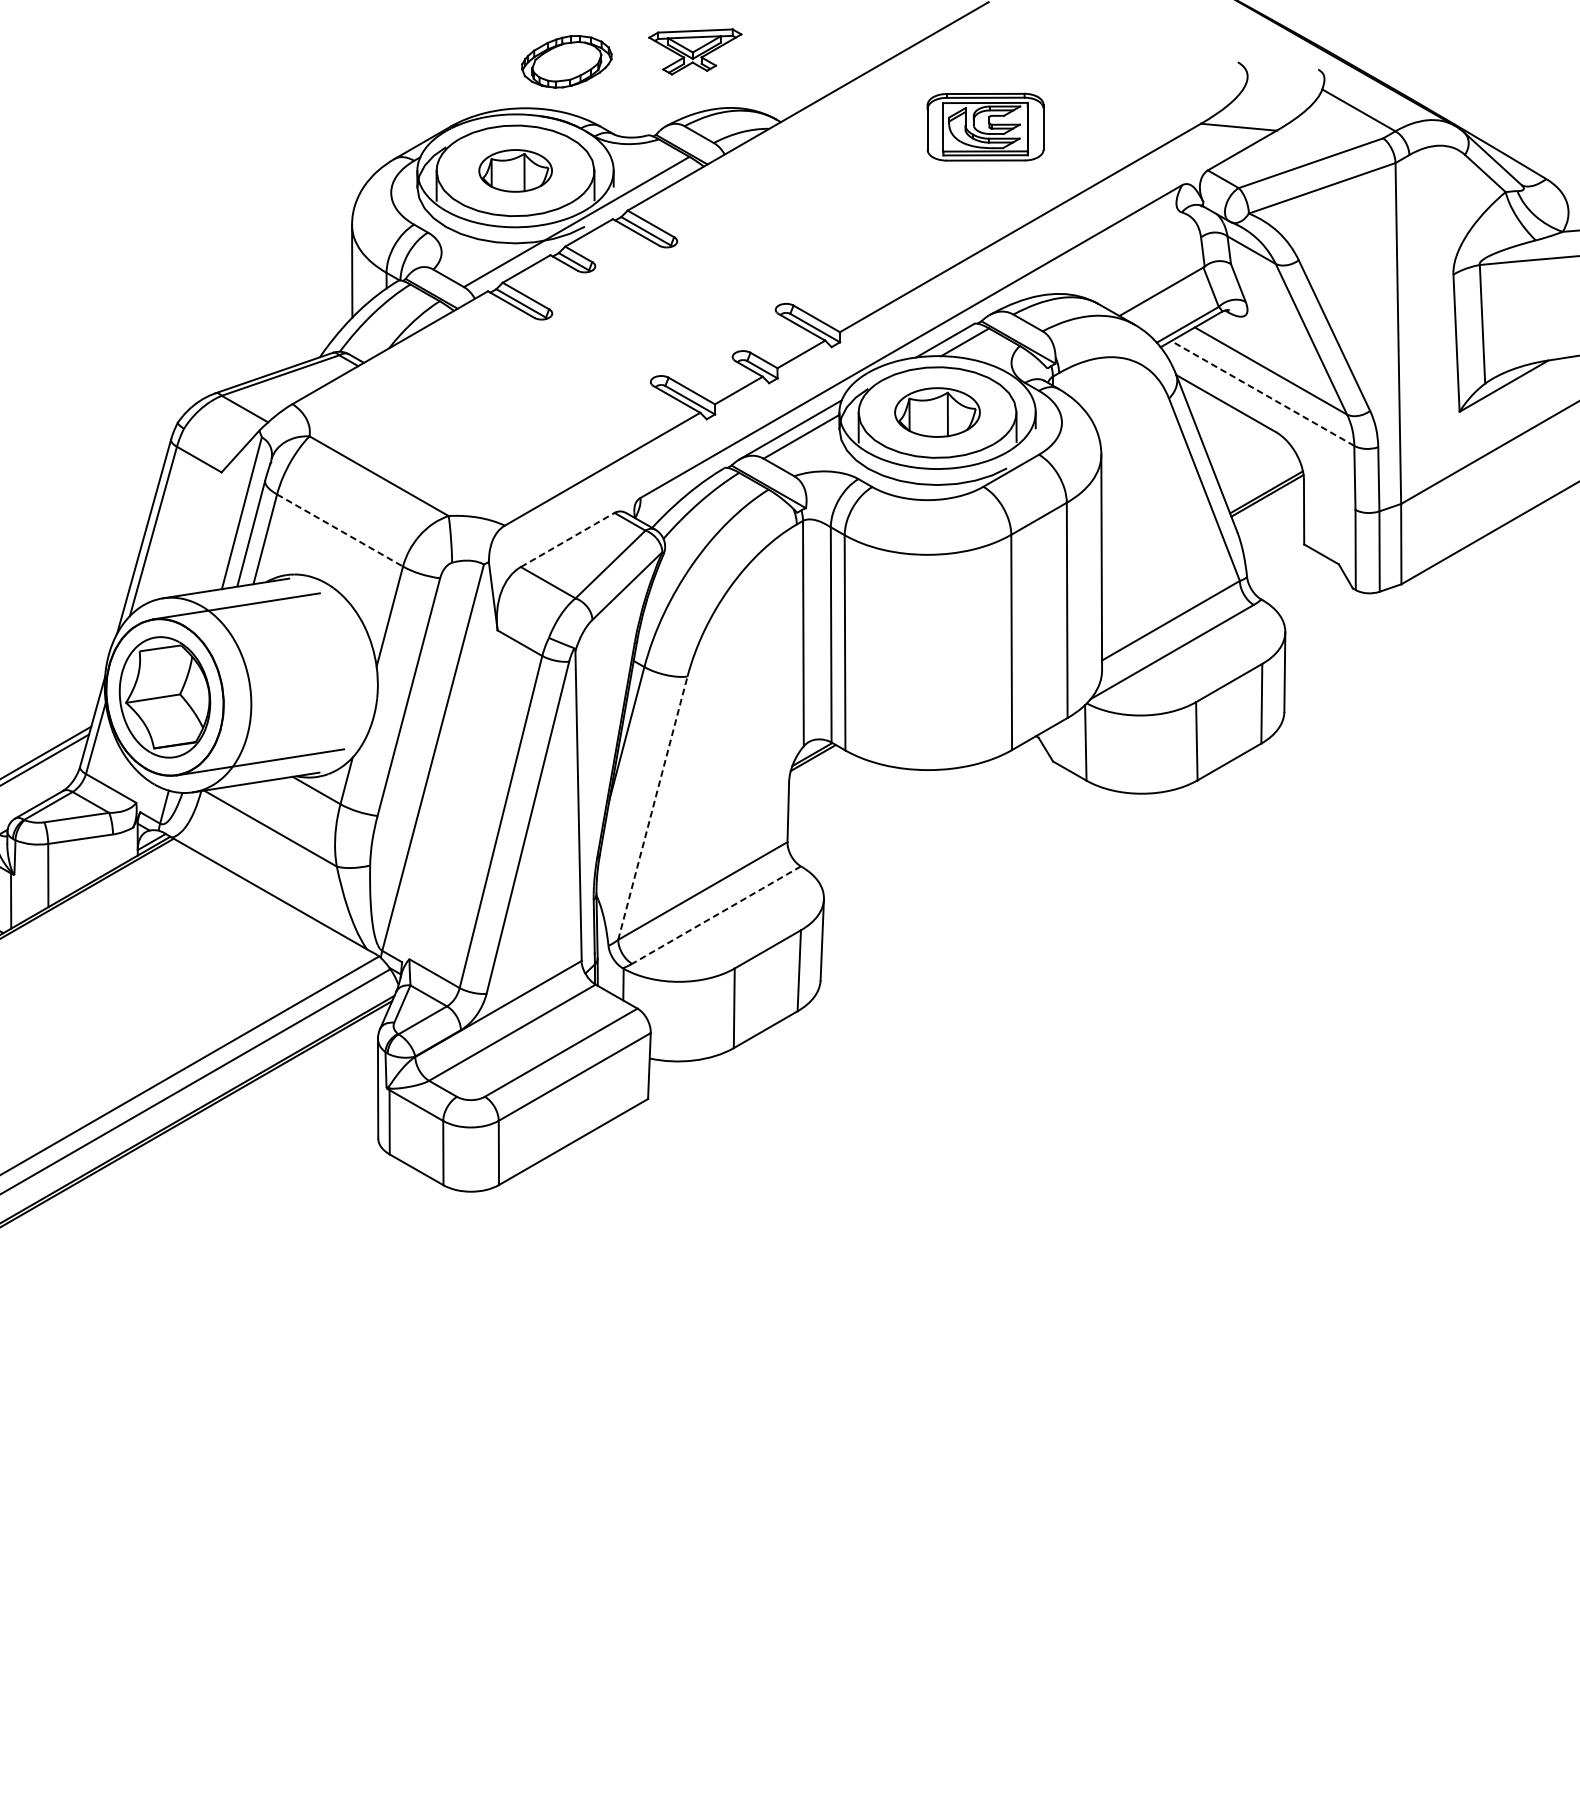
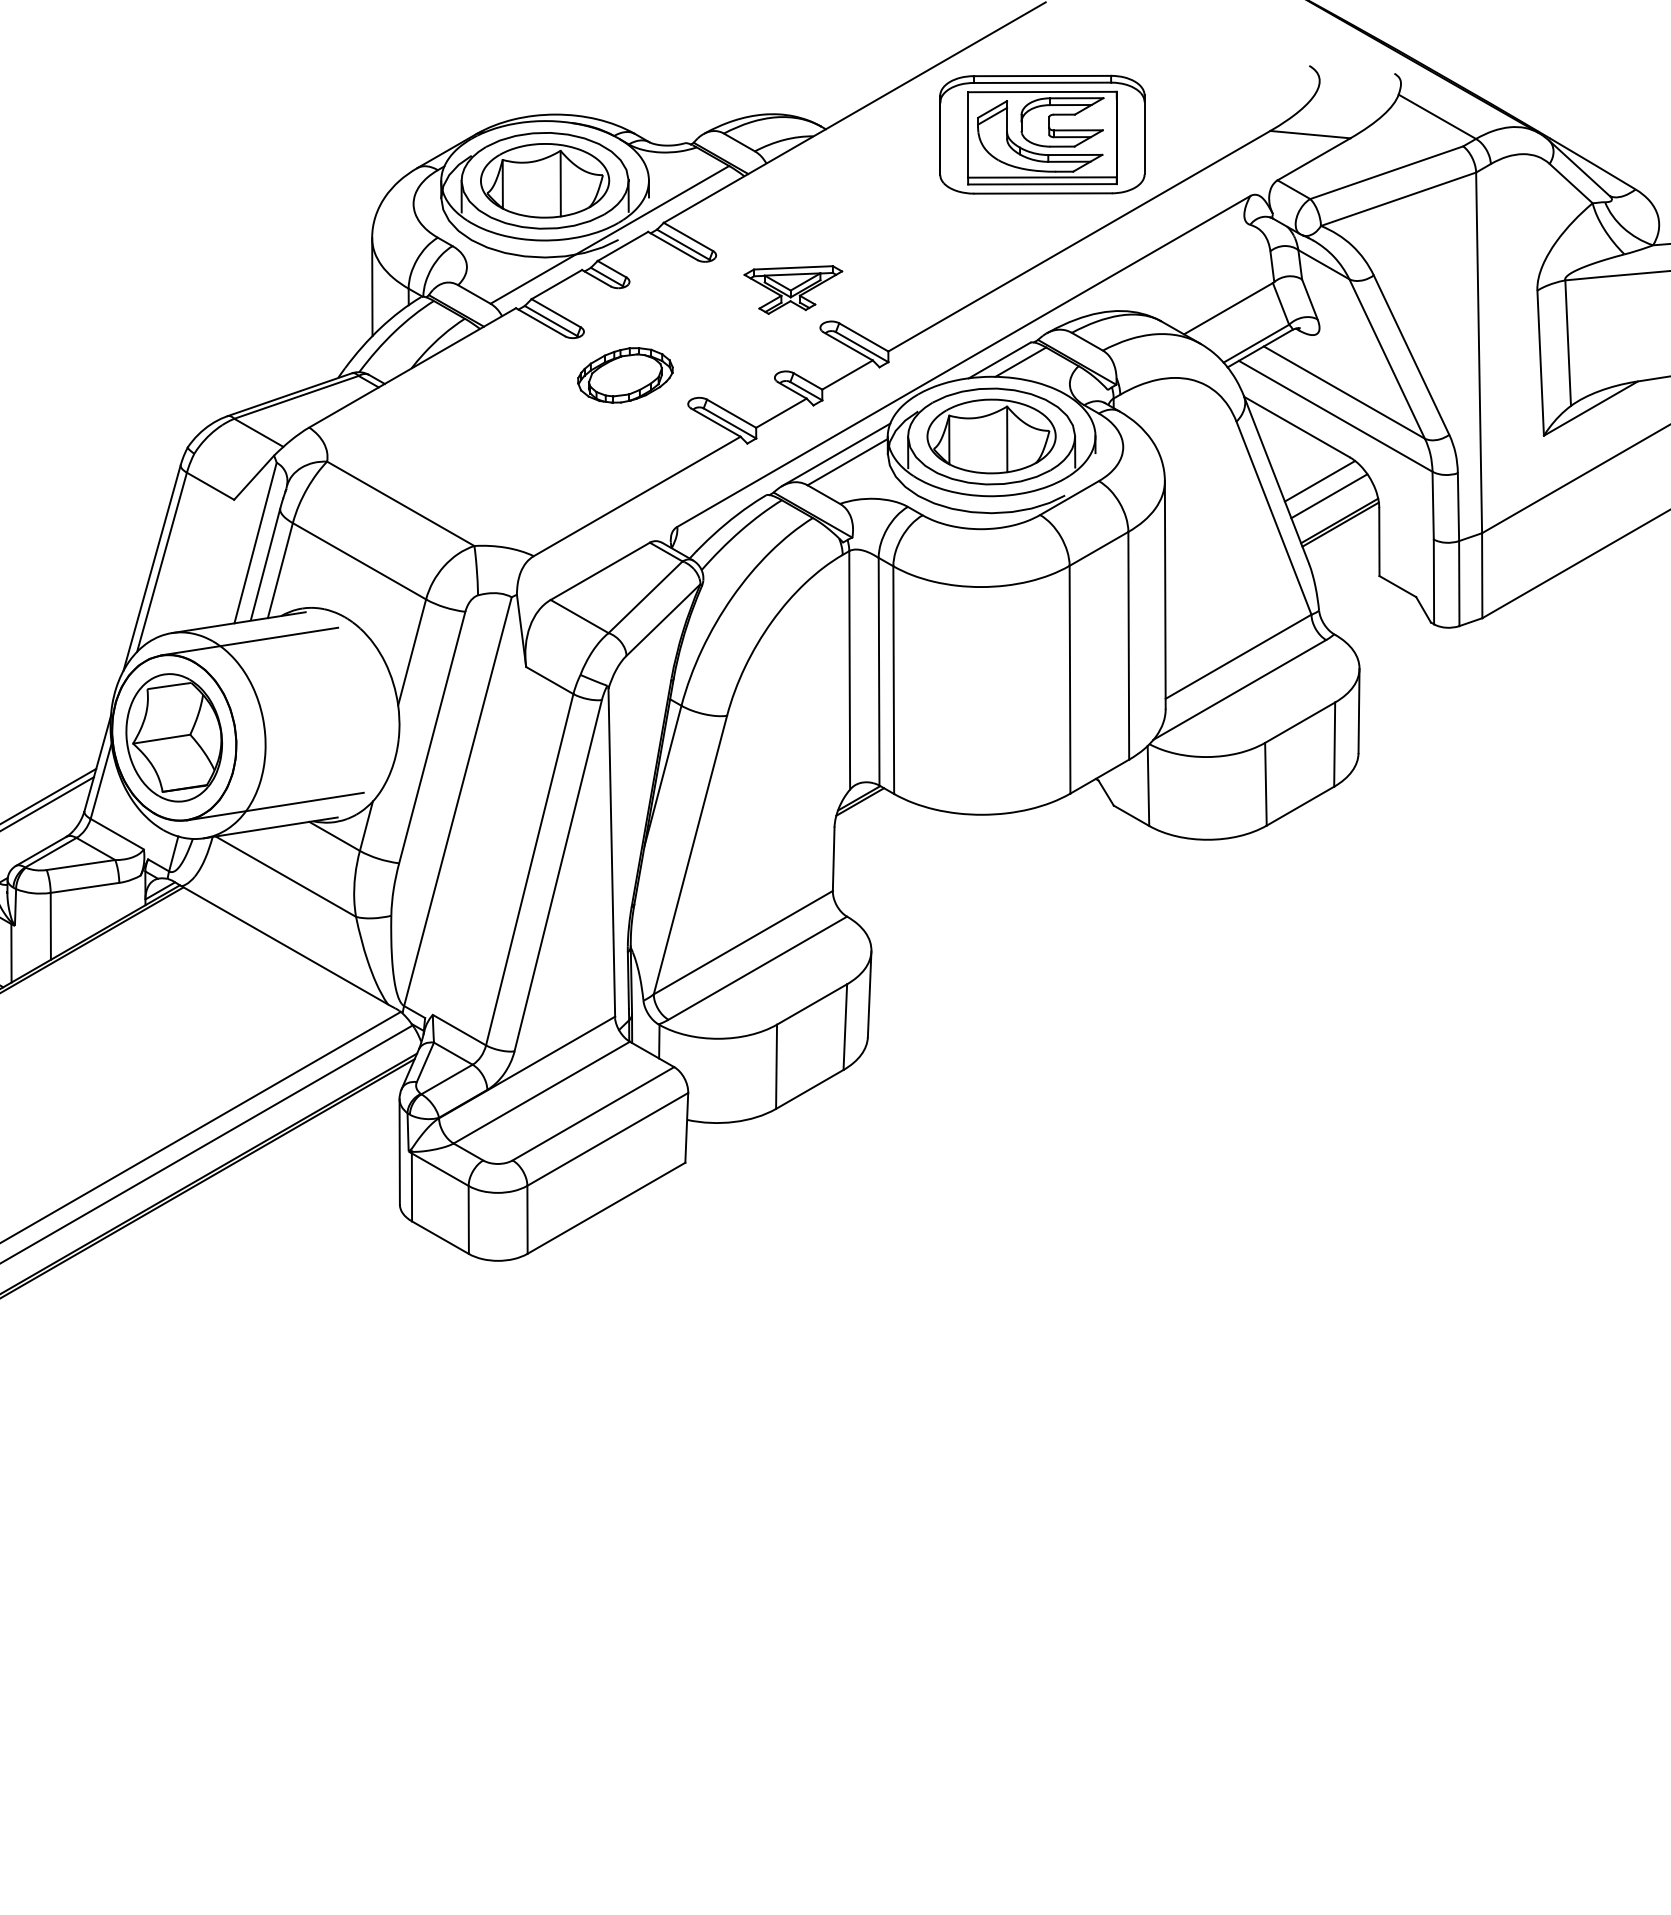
part: (695, 51) -> (793, 289), moved
part: (566, 61) -> (625, 375), moved
part: (985, 127) -> (1042, 134), size x1.67
part: (515, 170) -> (545, 180), size x1.67
line: (1262, 393) -> (1335, 416), dashed -> solid
part: (937, 412) -> (991, 436), size x1.43
line: (1247, 455) -> (1319, 481), added
line: (1256, 469) -> (1329, 496), added
line: (340, 530) -> (359, 561), dashed -> solid
line: (567, 540) -> (600, 571), dashed -> solid
line: (652, 807) -> (690, 854), dashed -> solid
line: (716, 915) -> (757, 968), dashed -> solid

